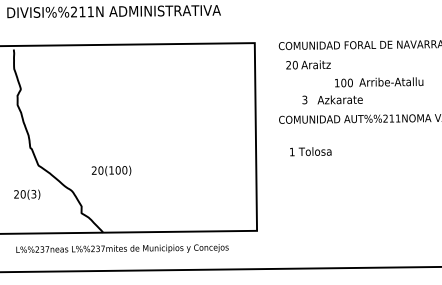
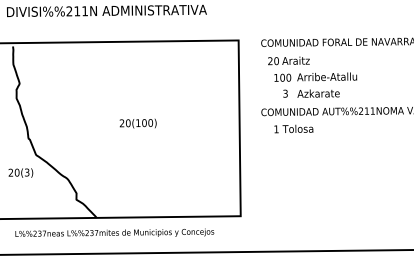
text: (379, 82) -> (316, 77), moved
text: (310, 151) -> (293, 128), moved
text: (111, 170) -> (138, 123), moved
text: (27, 194) -> (21, 172), moved

